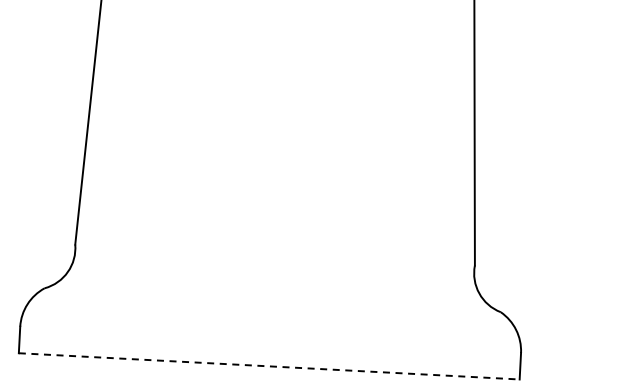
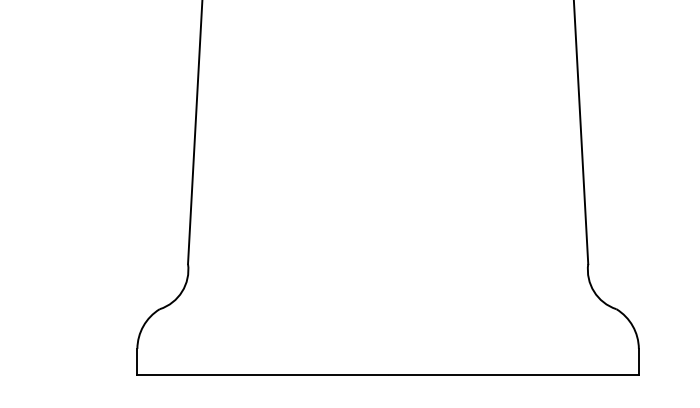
line: (269, 366) -> (388, 375), dashed -> solid

